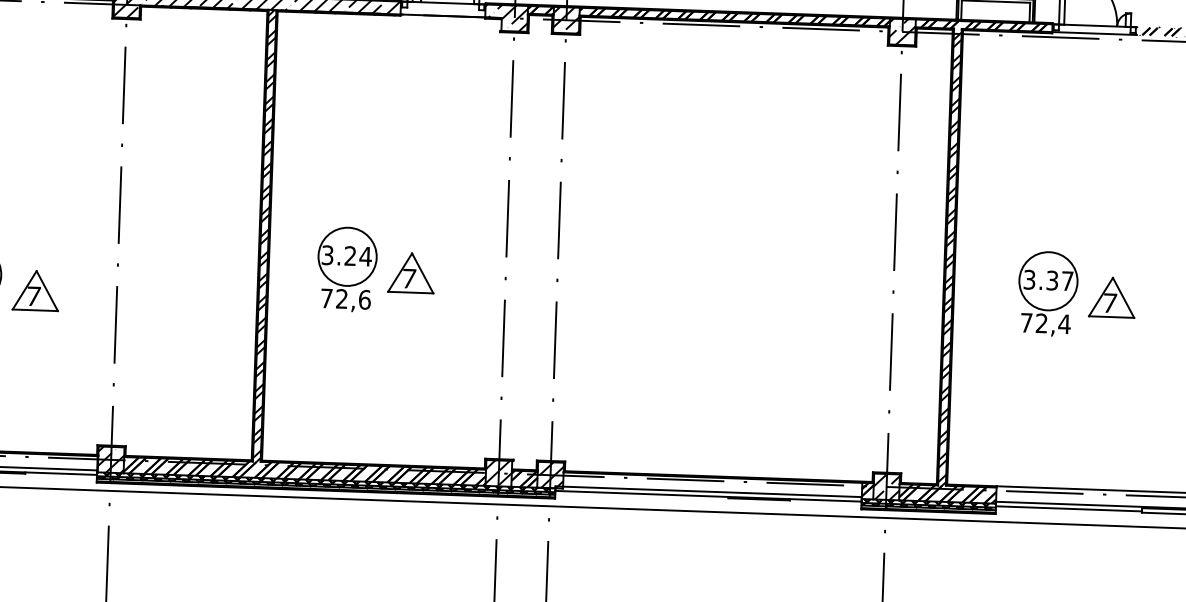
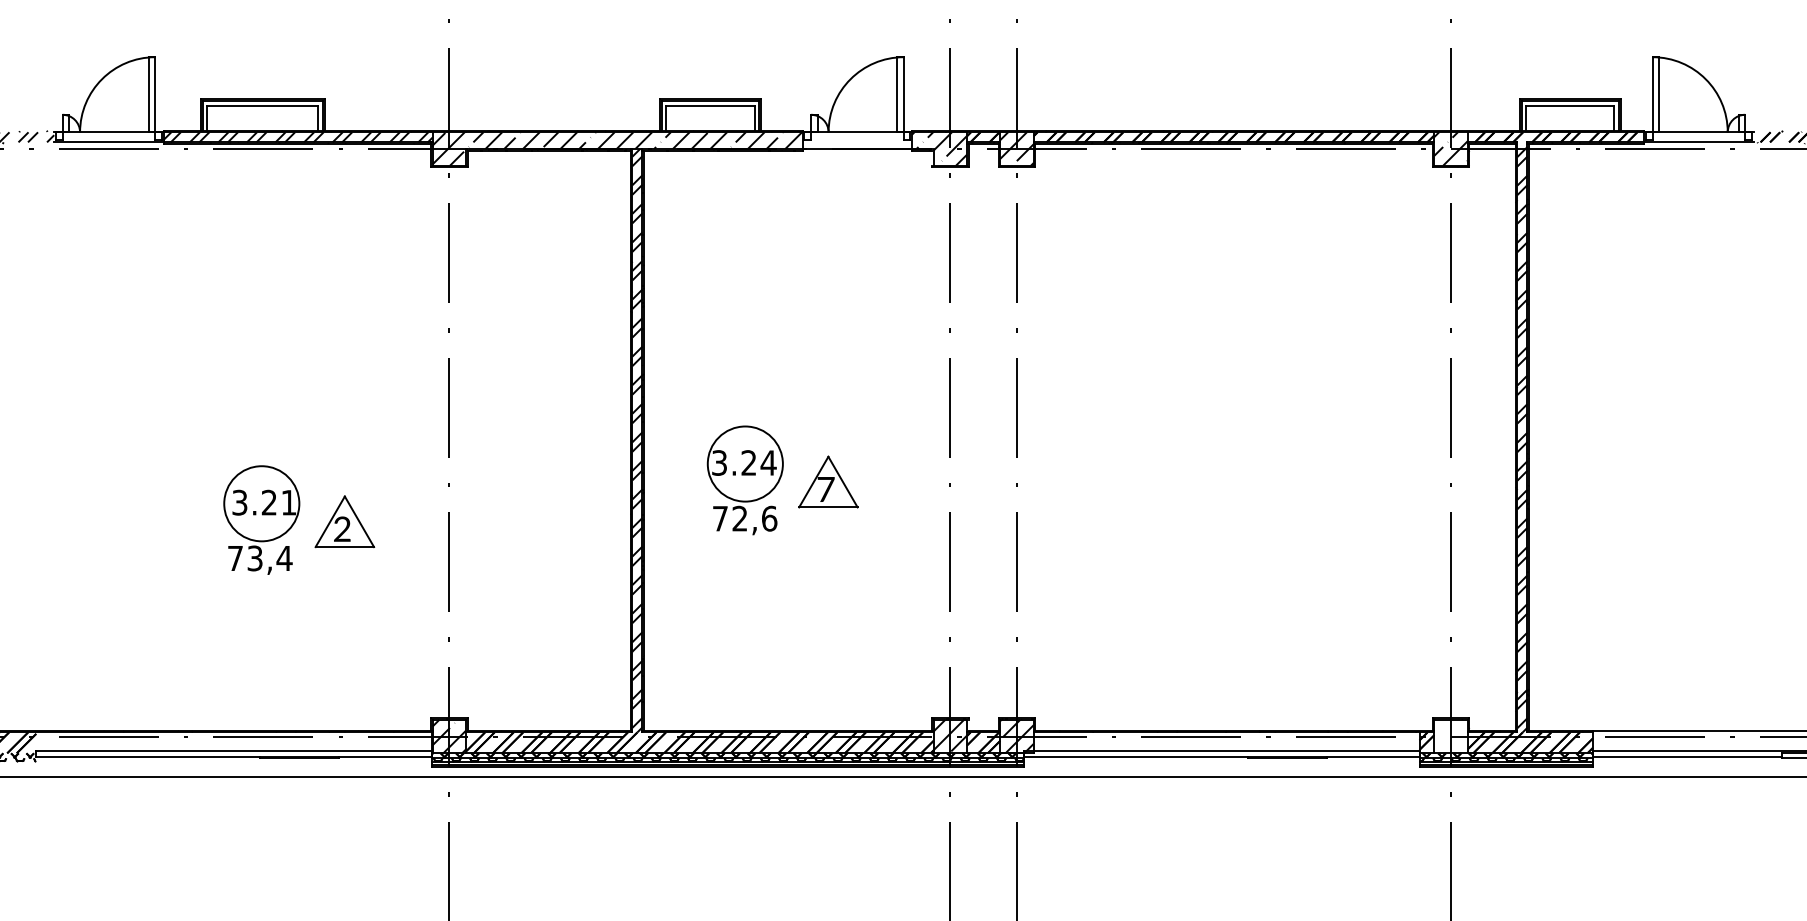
text: (33, 295) -> (342, 528), 7 -> 2
part: (1076, 295) -> (1687, 480), removed
hatch: (886, 486) -> (1450, 736), removed

